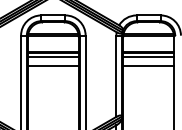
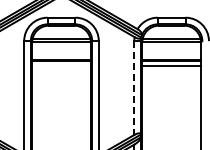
line: (53, 56) -> (61, 65), removed
line: (53, 66) -> (61, 76), removed
line: (148, 66) -> (171, 76), removed
line: (116, 76) -> (134, 88), solid -> dashed

